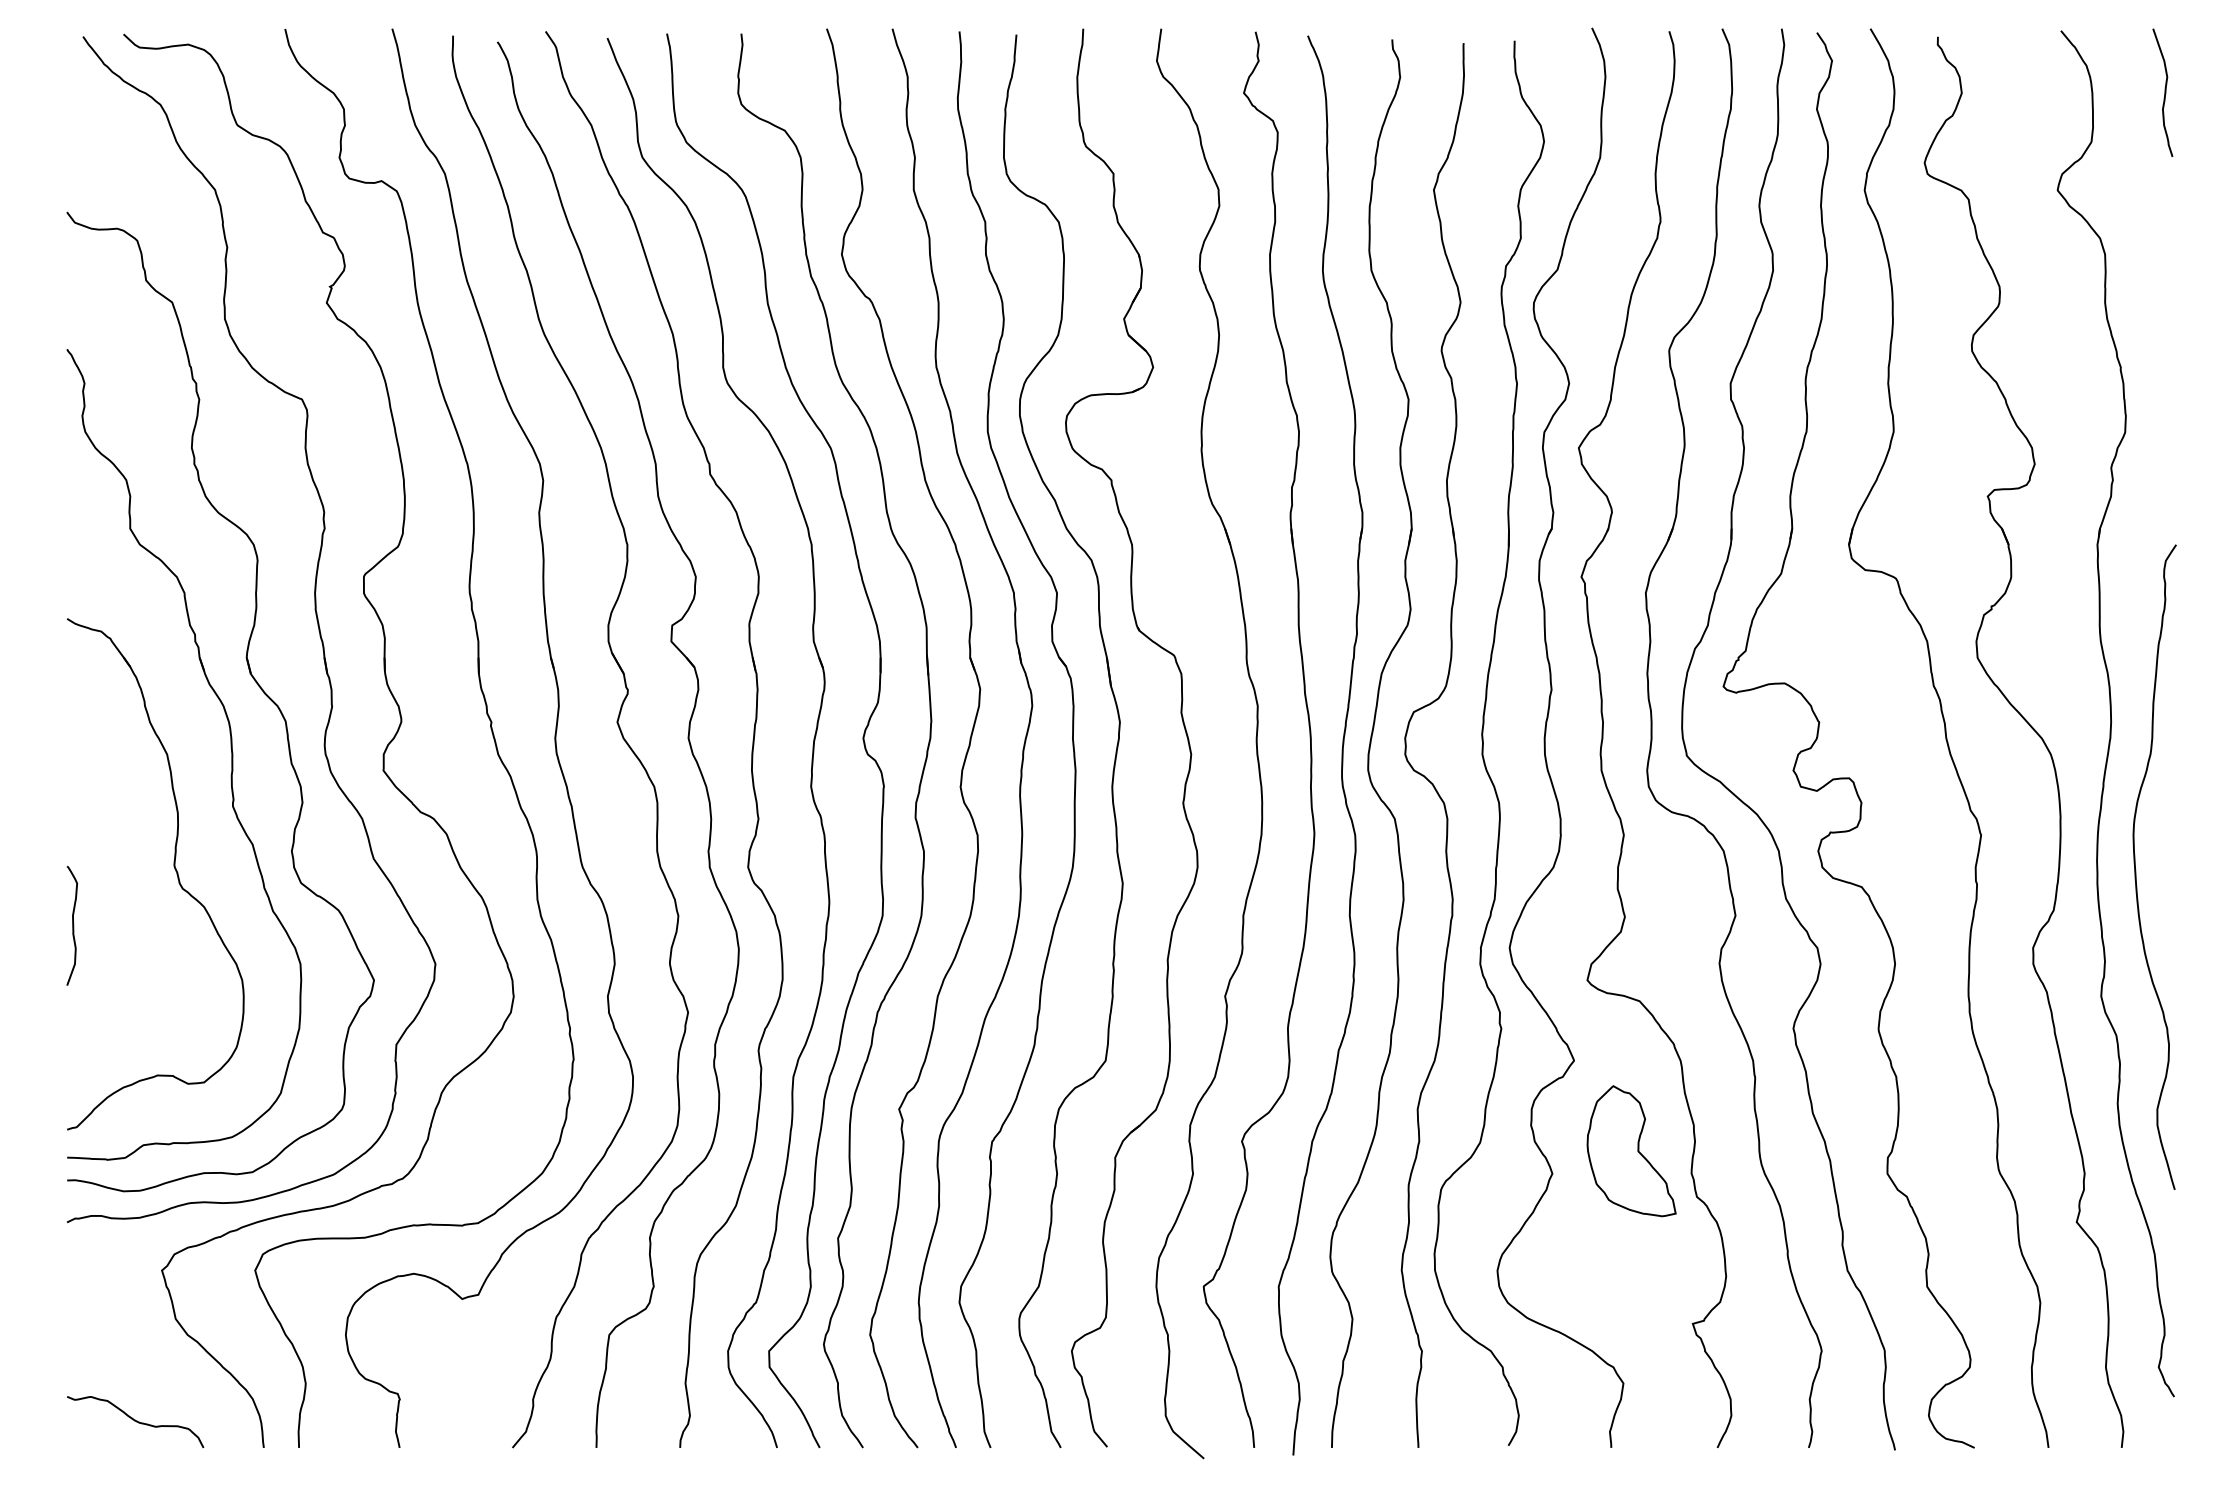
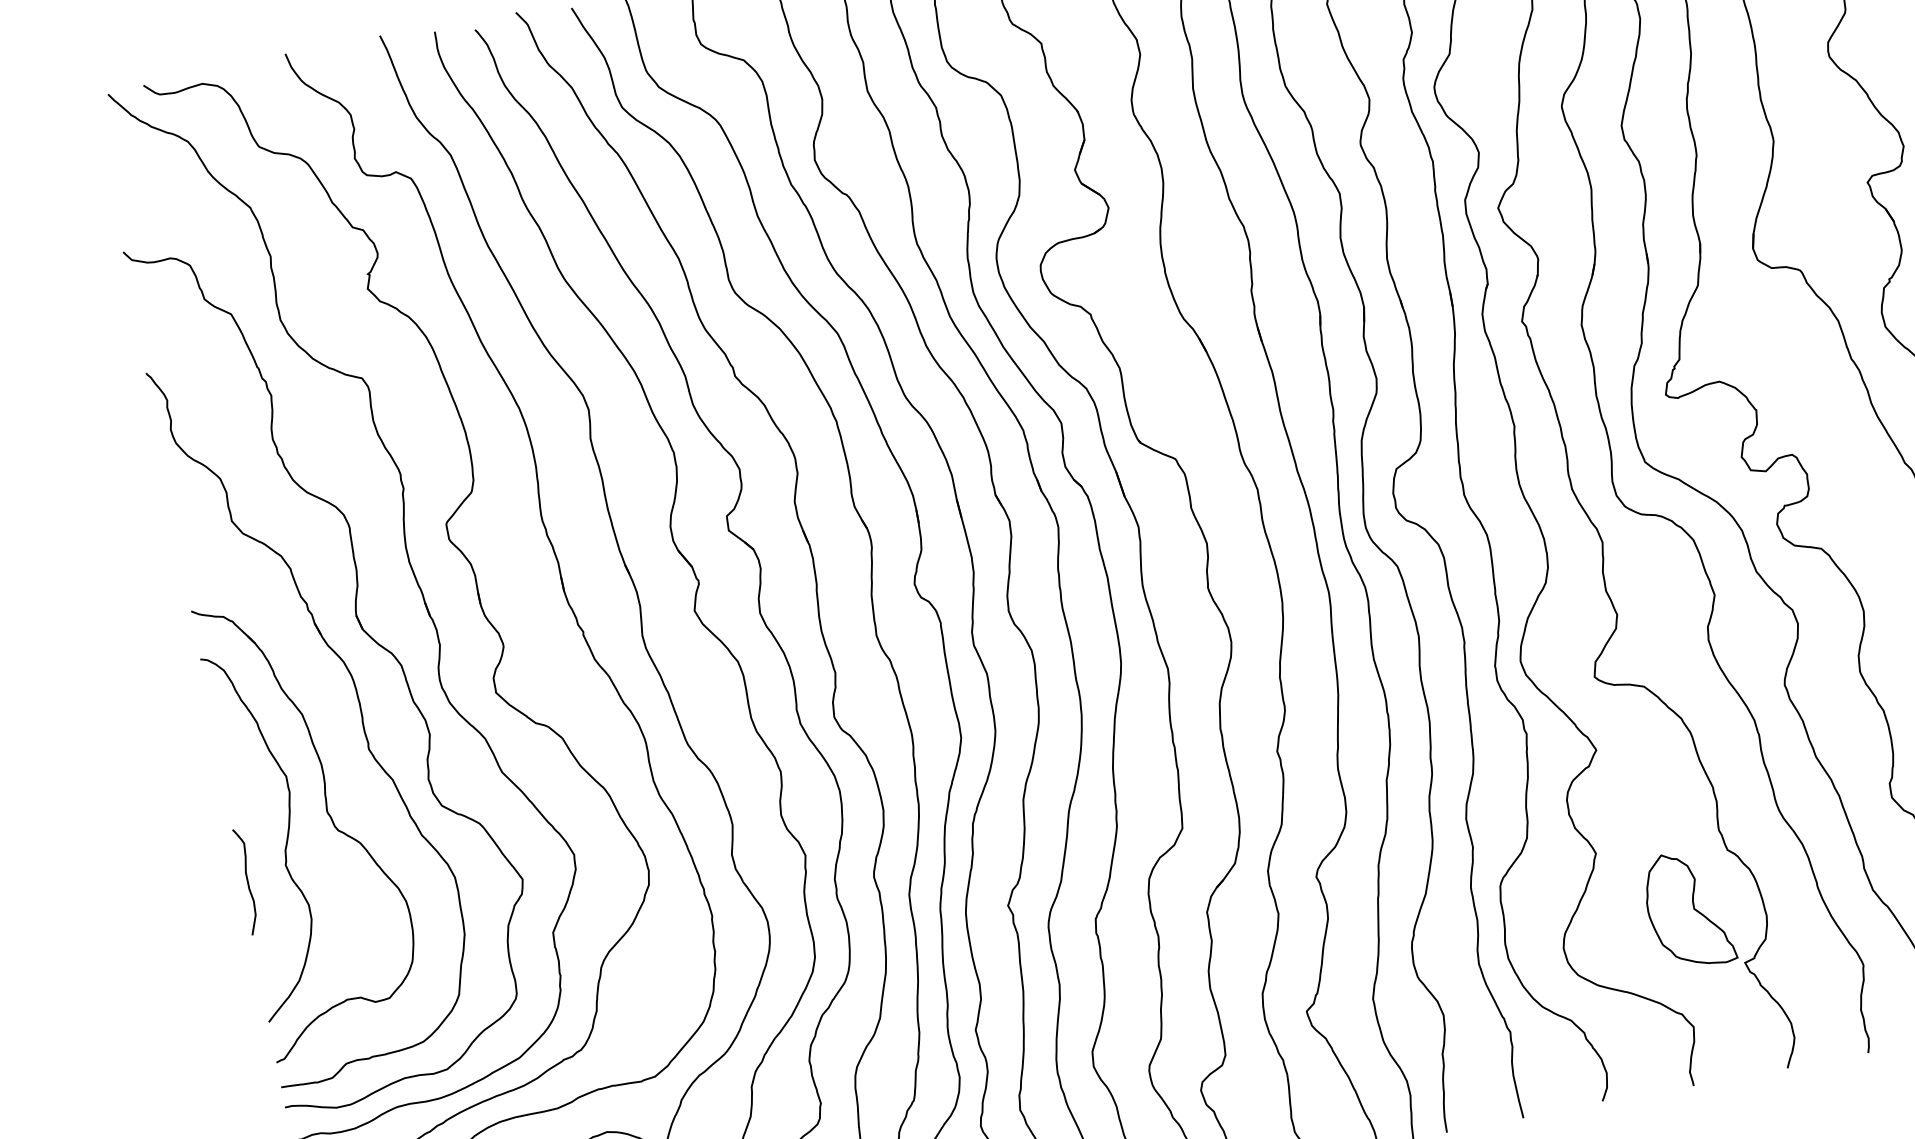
curve: (124, 886) -> (286, 838), added
part: (1631, 1151) -> (1688, 910), moved

